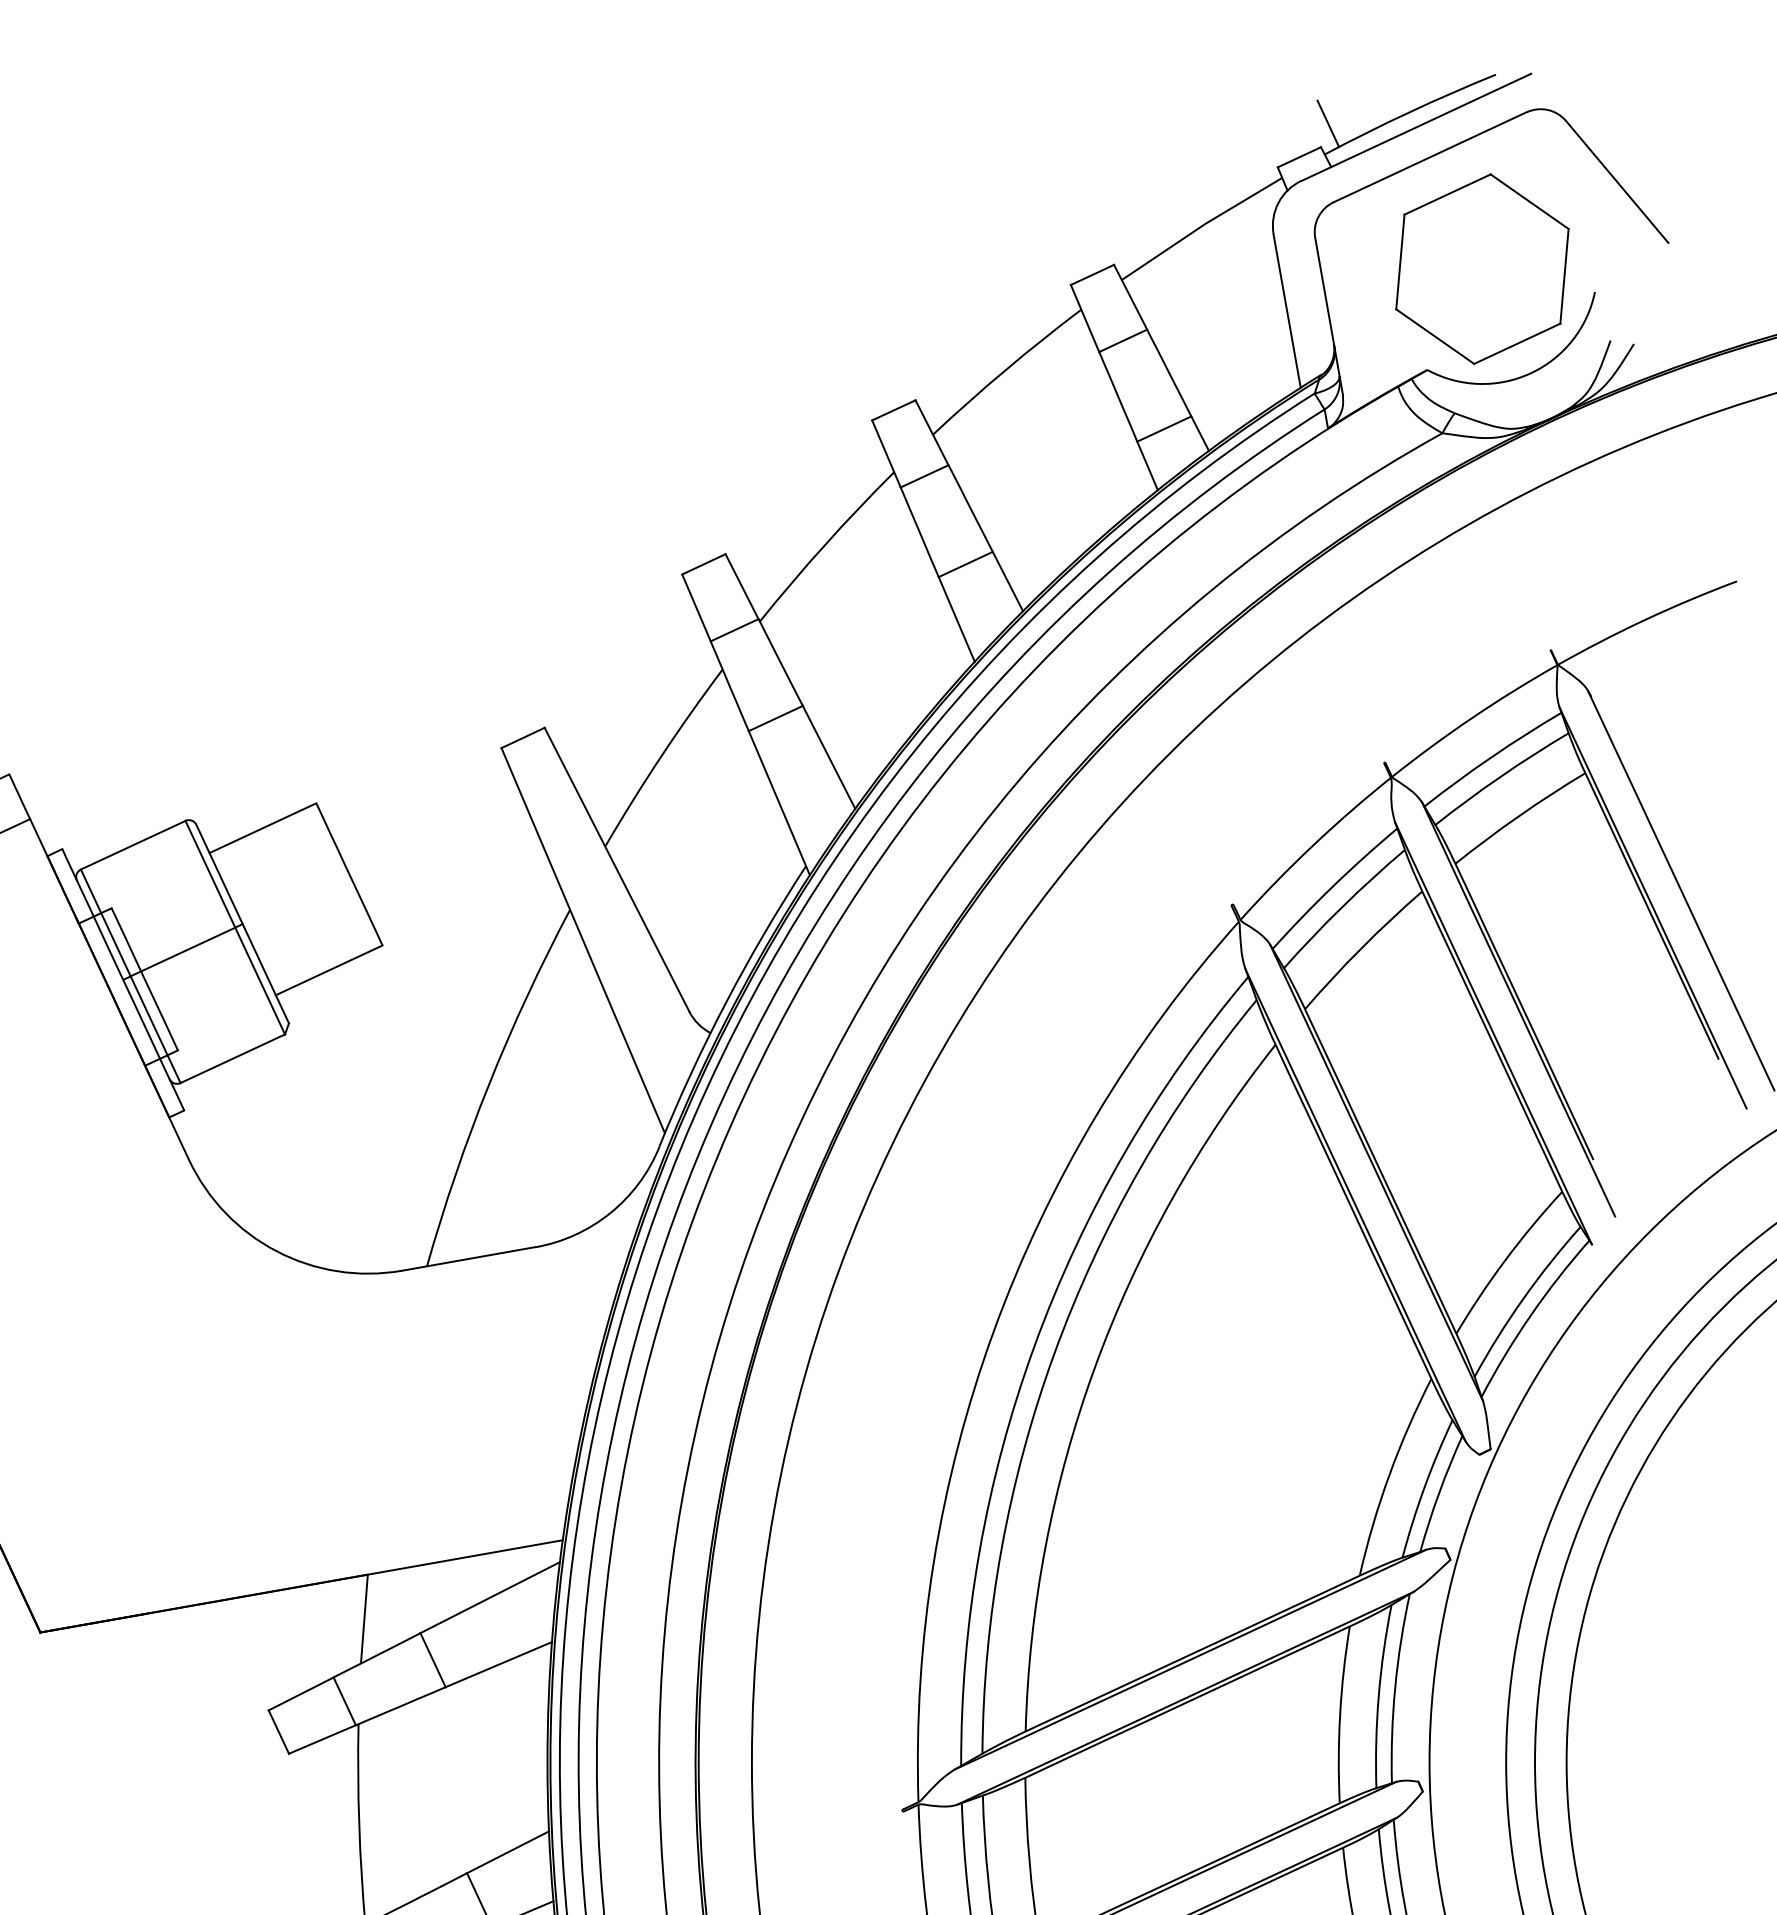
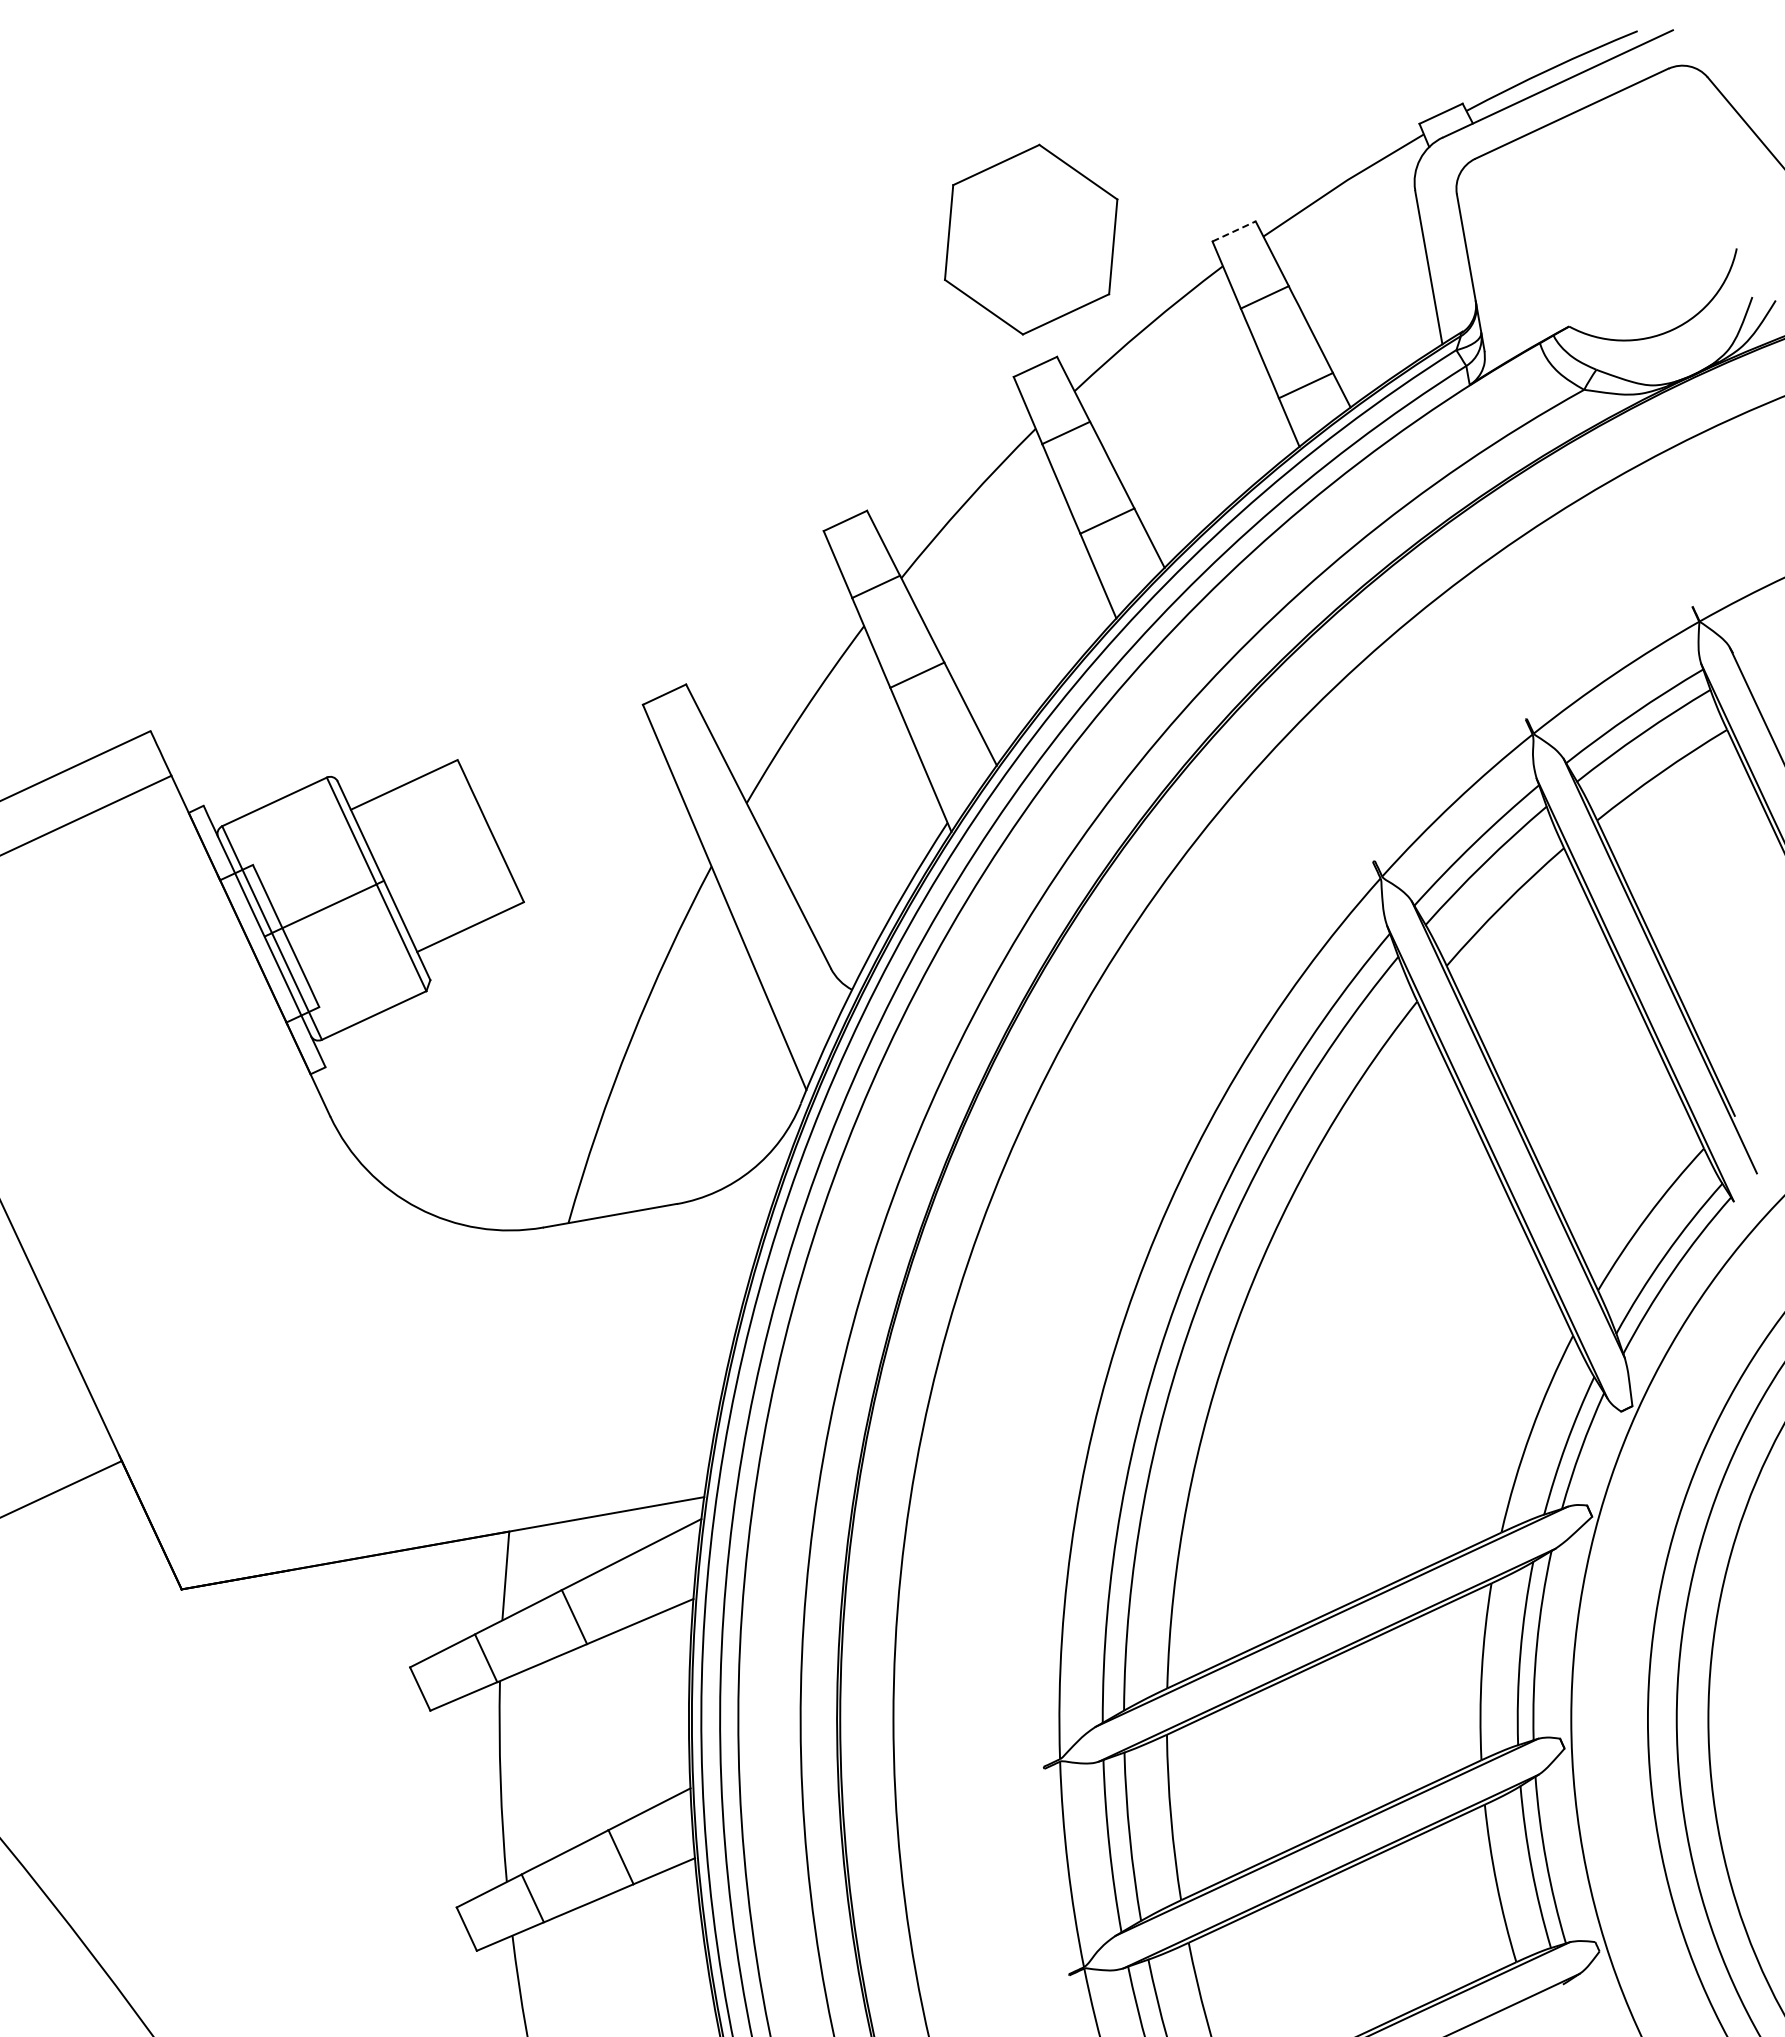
line: (1327, 124) -> (1469, 80), removed
part: (1482, 268) -> (1031, 239), moved
line: (1092, 274) -> (1234, 231), solid -> dashed

